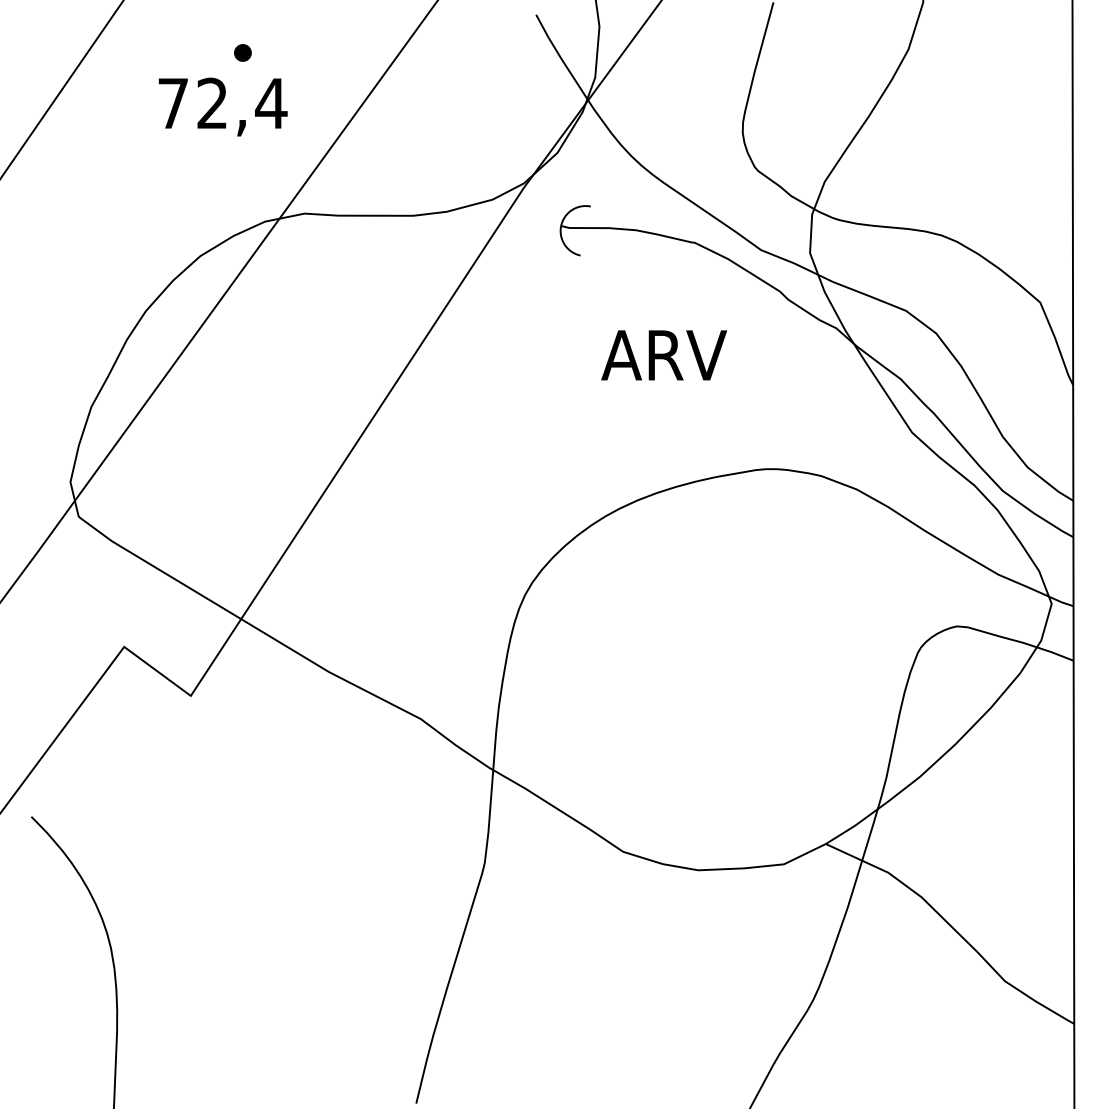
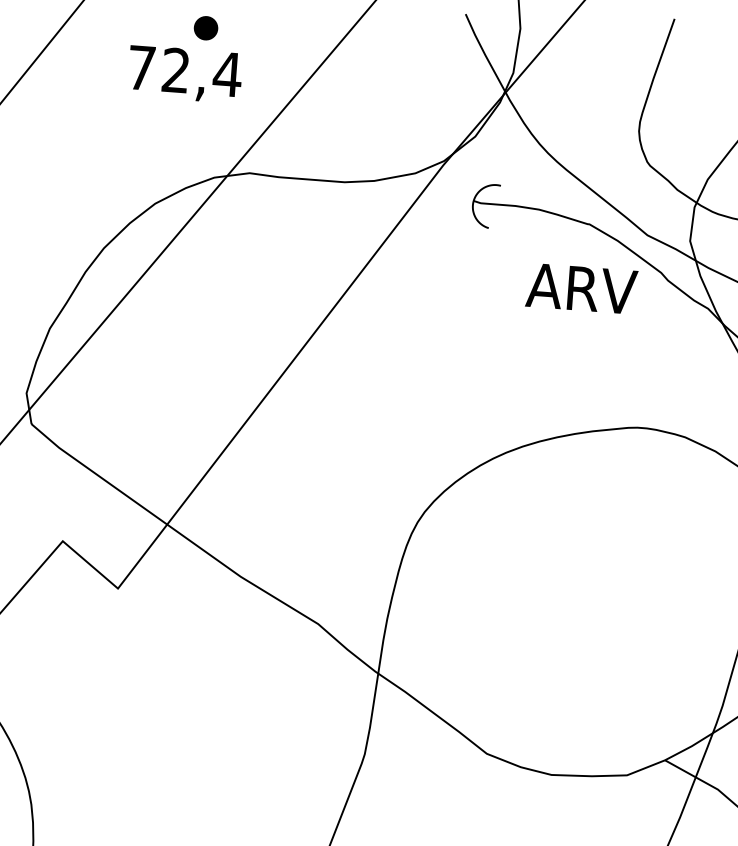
part: (242, 52) -> (205, 27), size x1.6
text: (664, 355) -> (582, 288), moved

